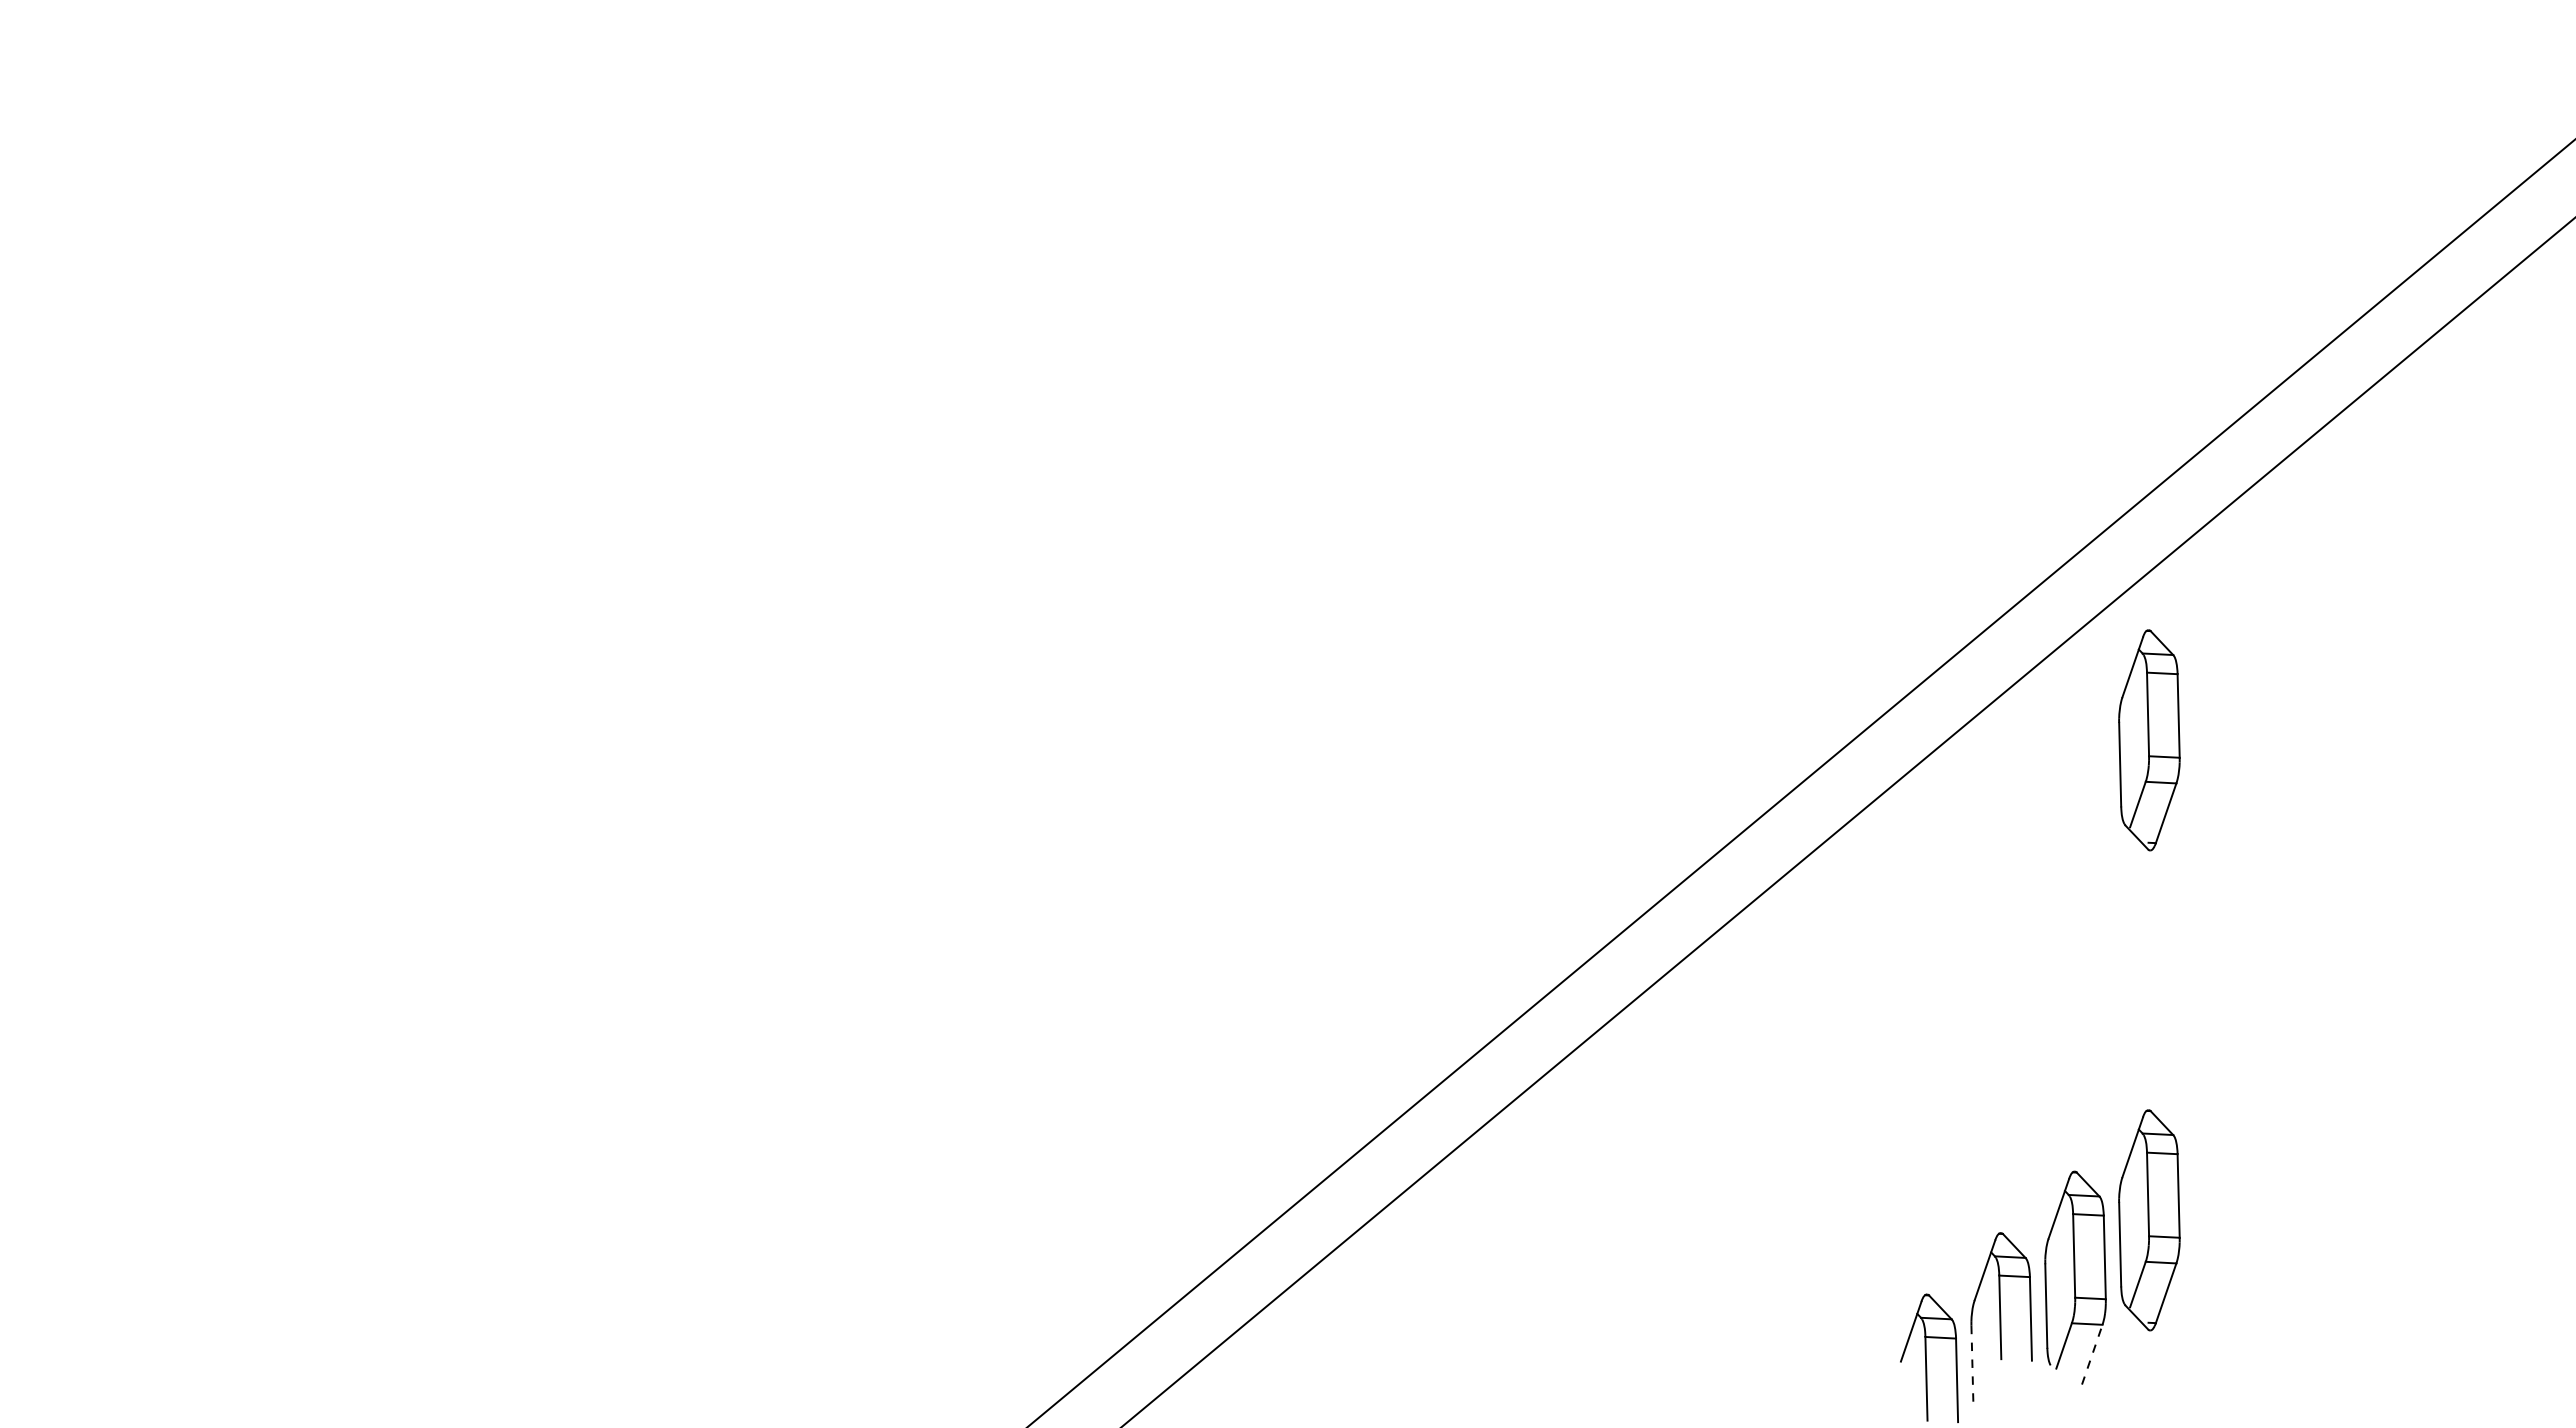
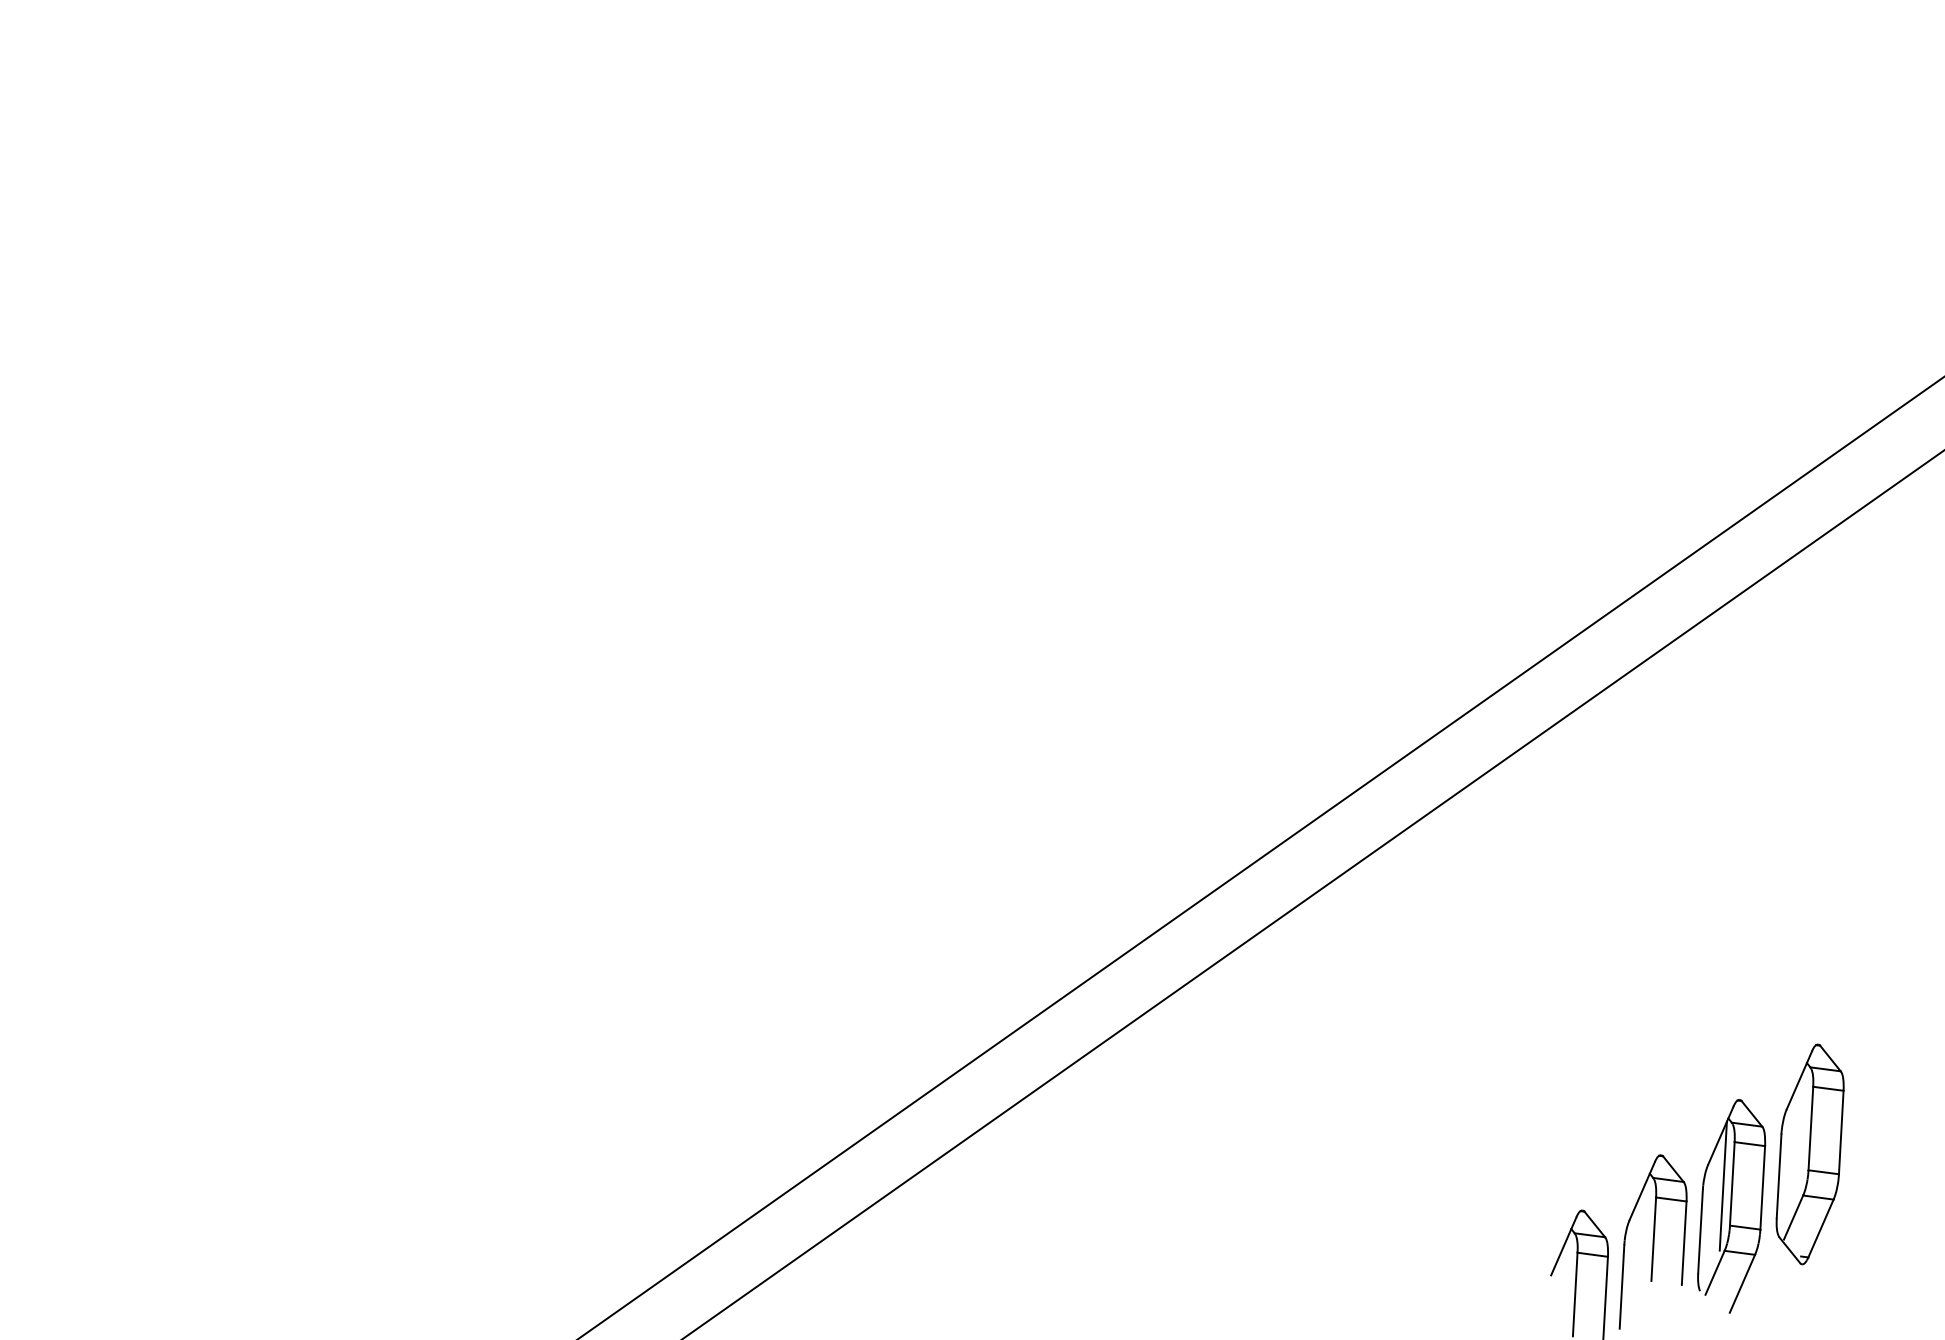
part: (2149, 740) -> (1848, 676), removed
line: (2064, 1258) -> (1722, 1185), added
line: (2092, 1354) -> (1742, 1283), dashed -> solid
line: (1972, 1367) -> (1622, 1286), dashed -> solid

